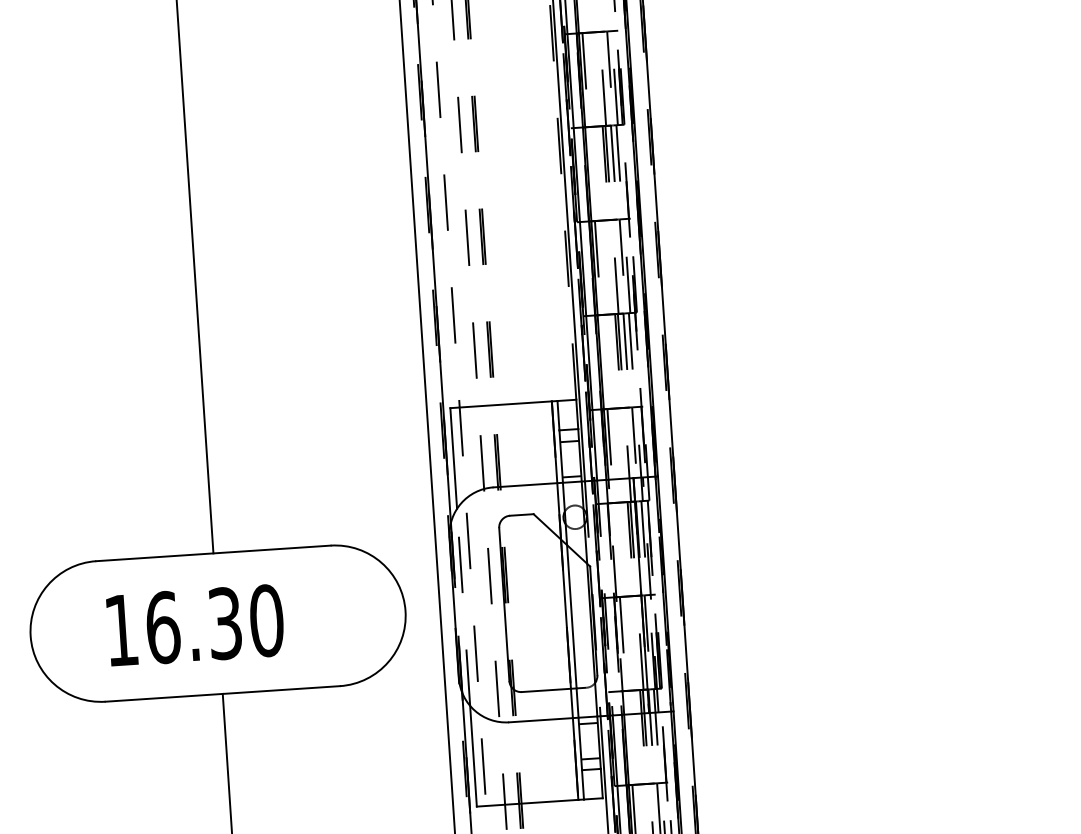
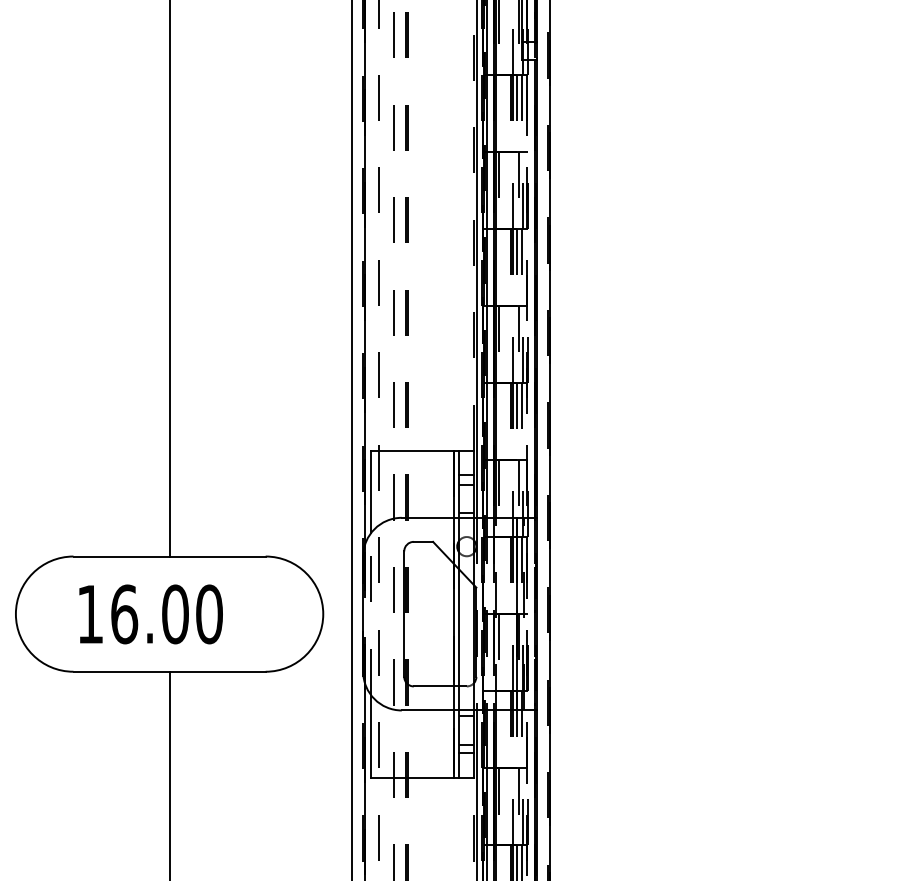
text: (225, 623) -> (175, 614), 16.30 -> 16.00

